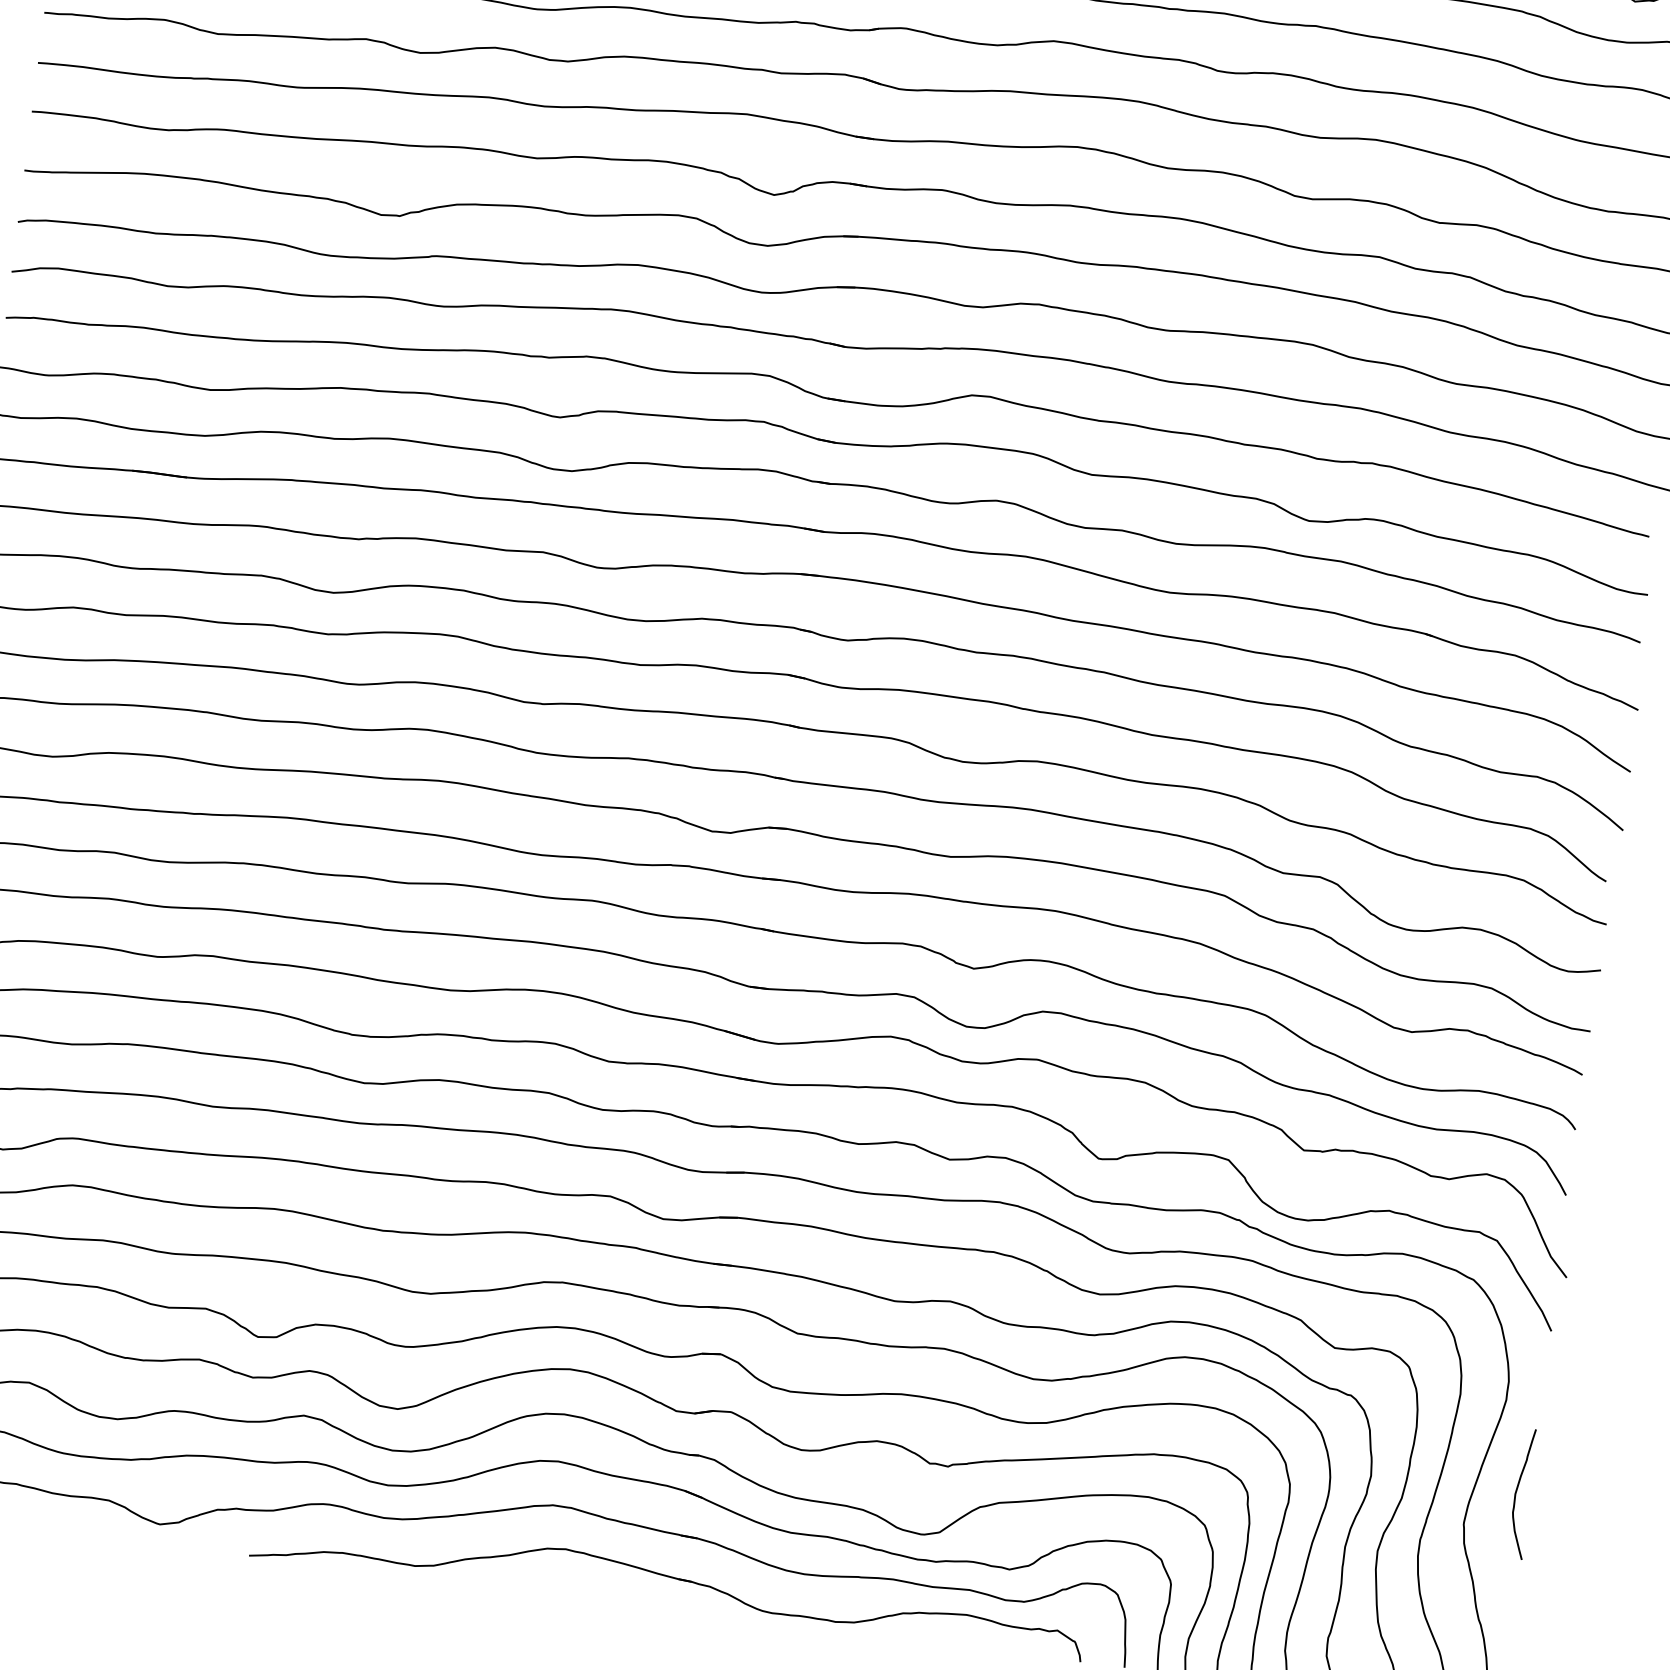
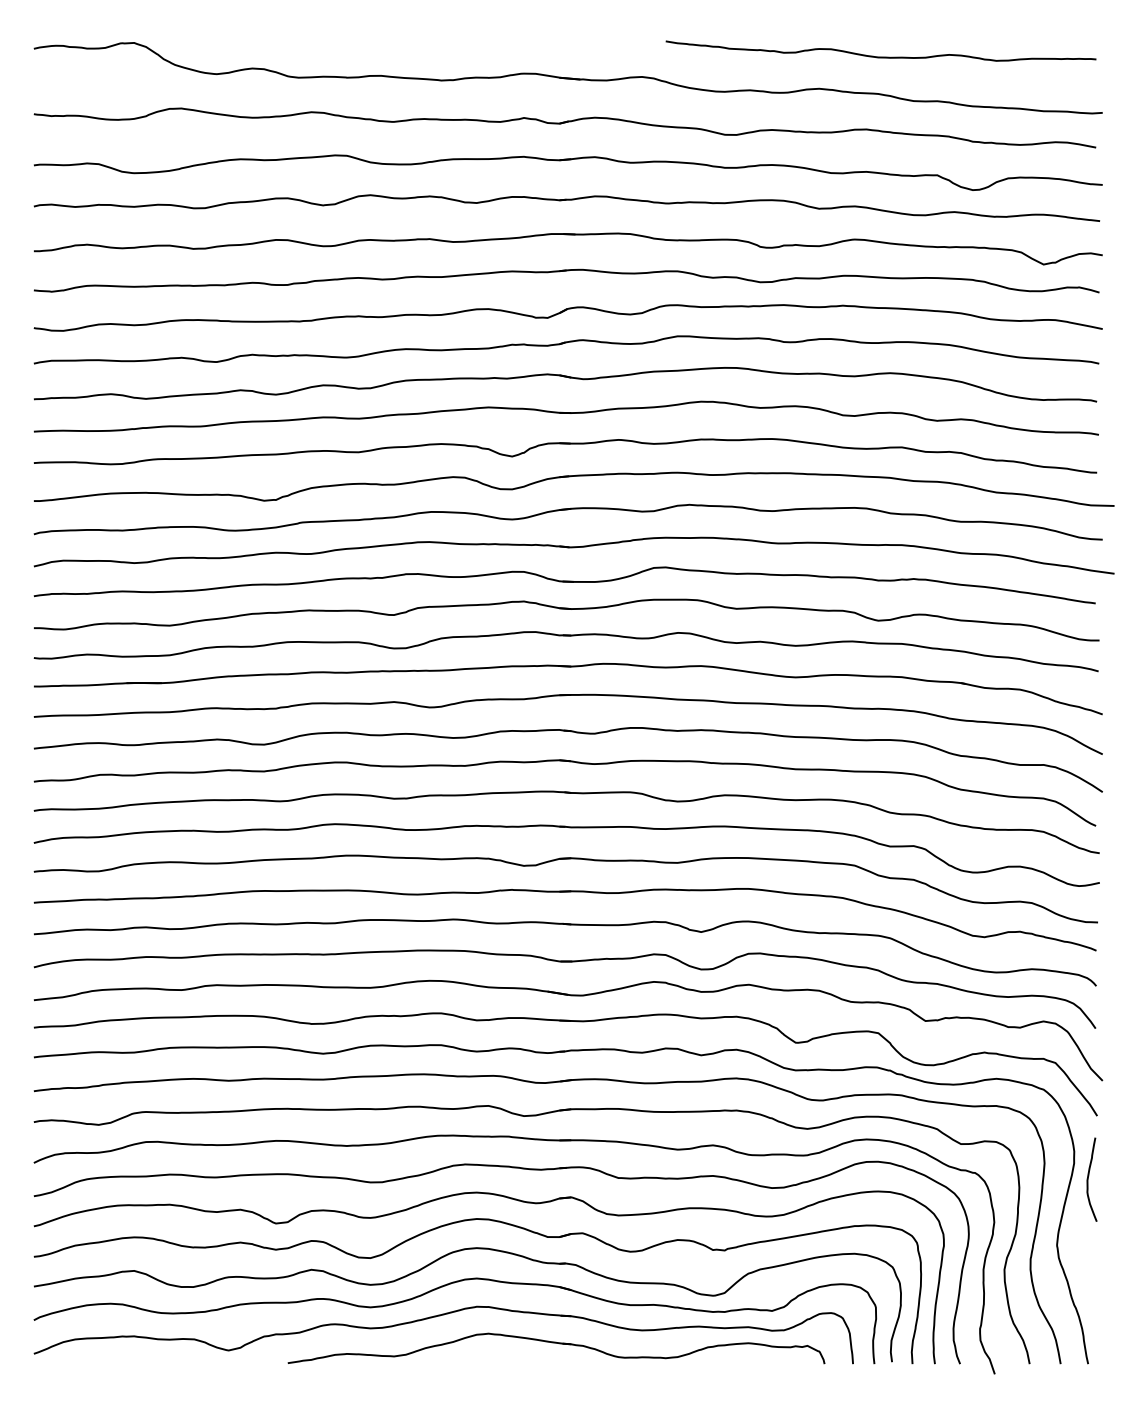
curve: (1517, 1492) -> (1088, 1179), moved

